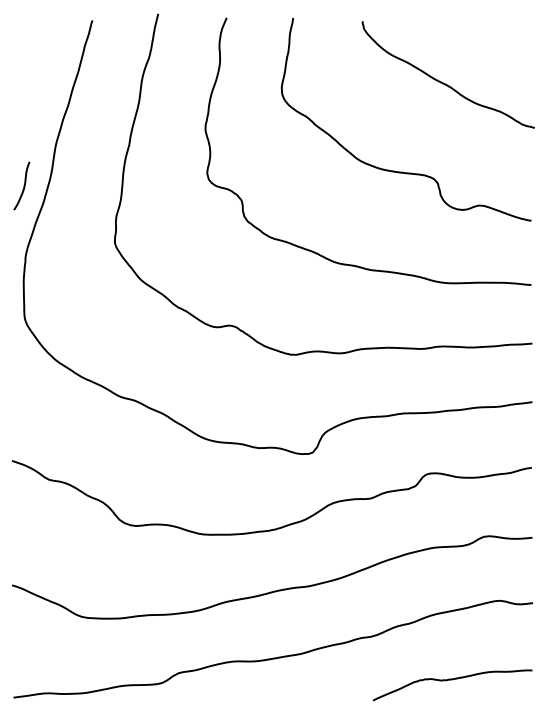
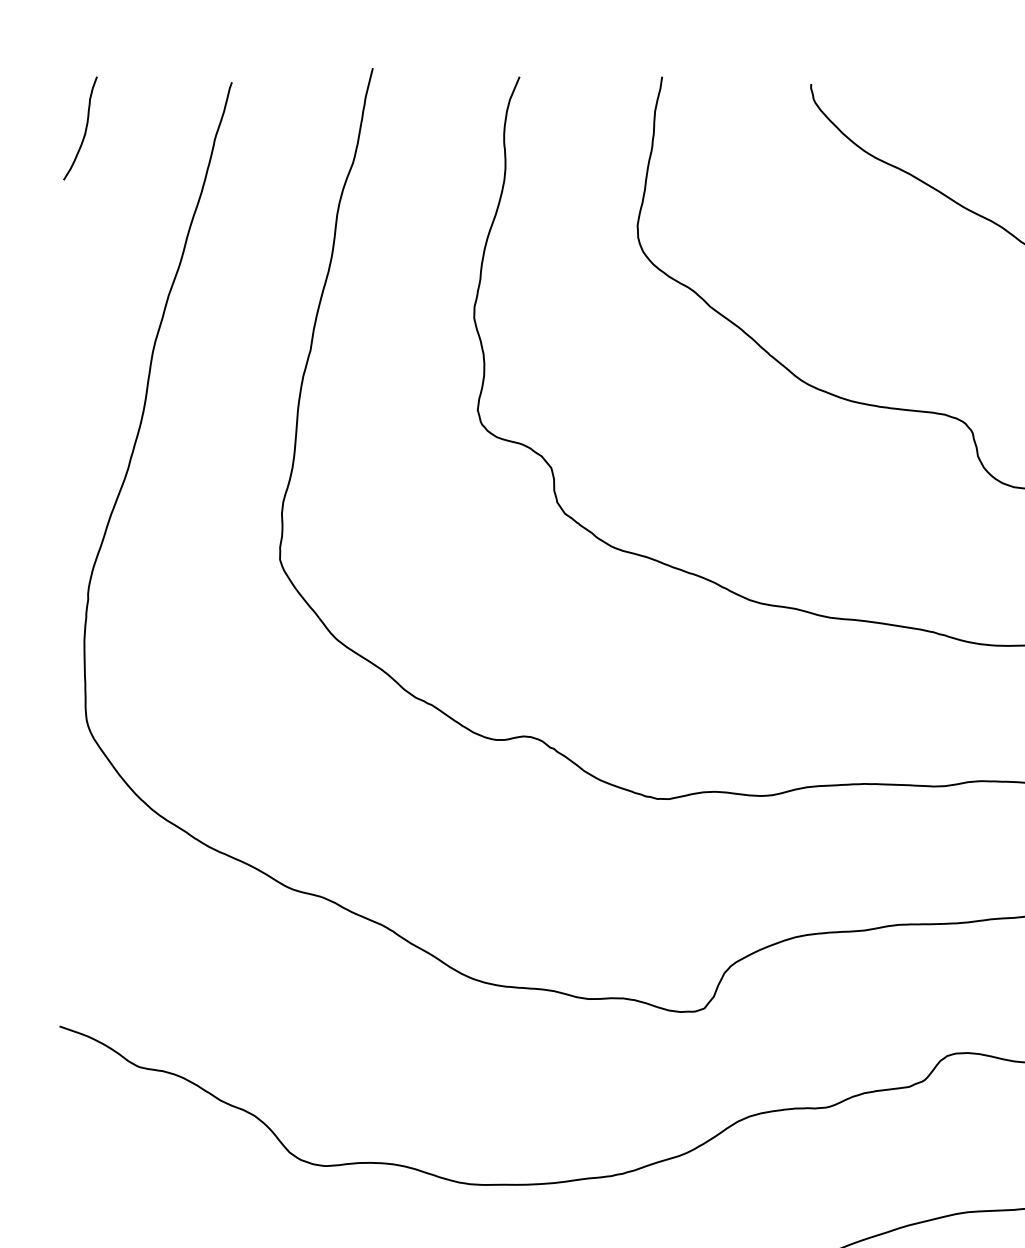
curve: (23, 185) -> (83, 127), moved

